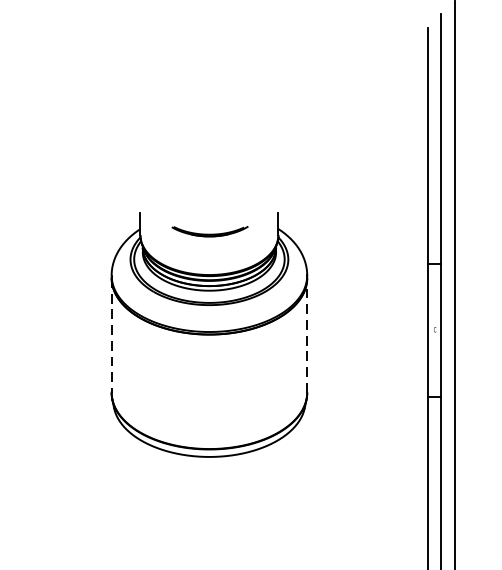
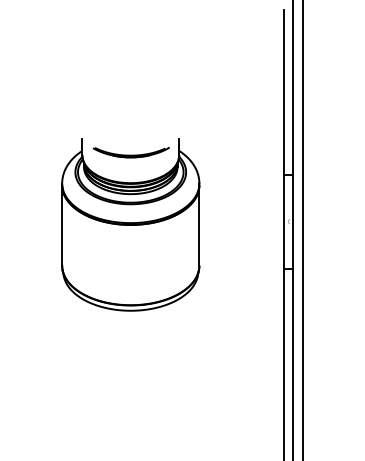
part: (209, 231) -> (130, 152), size x1.43
line: (307, 333) -> (199, 224), dashed -> solid
line: (112, 335) -> (62, 225), dashed -> solid

